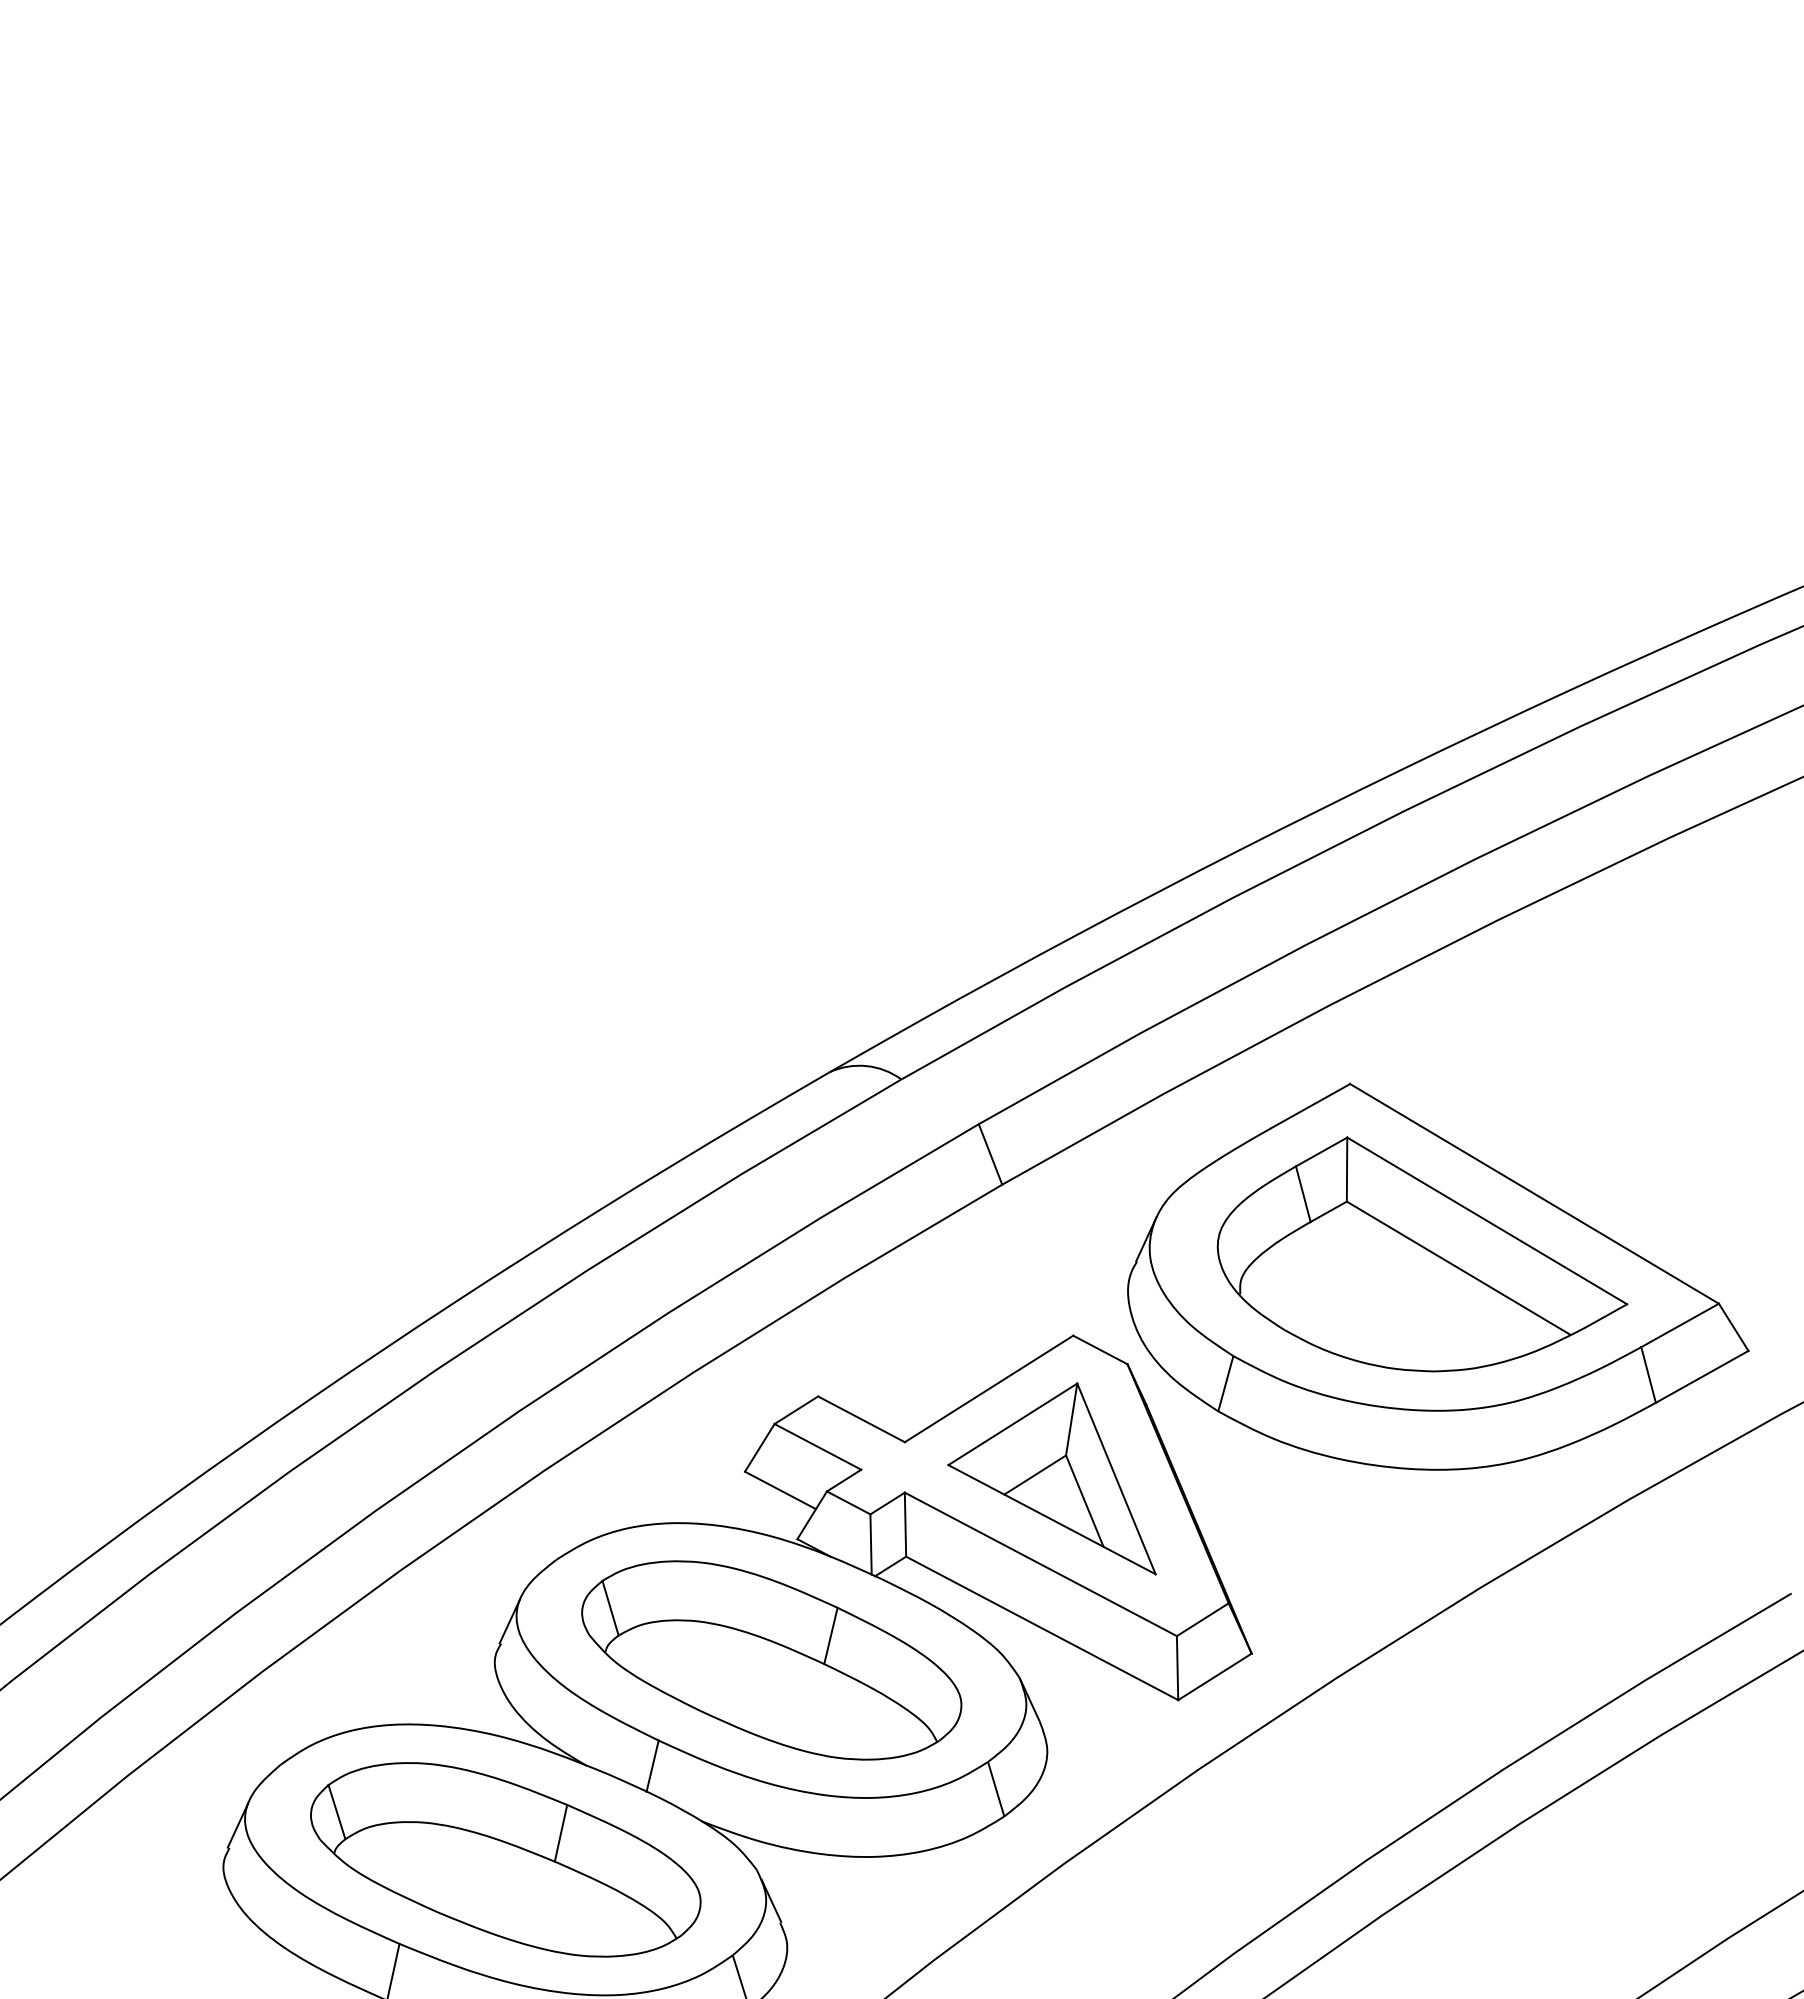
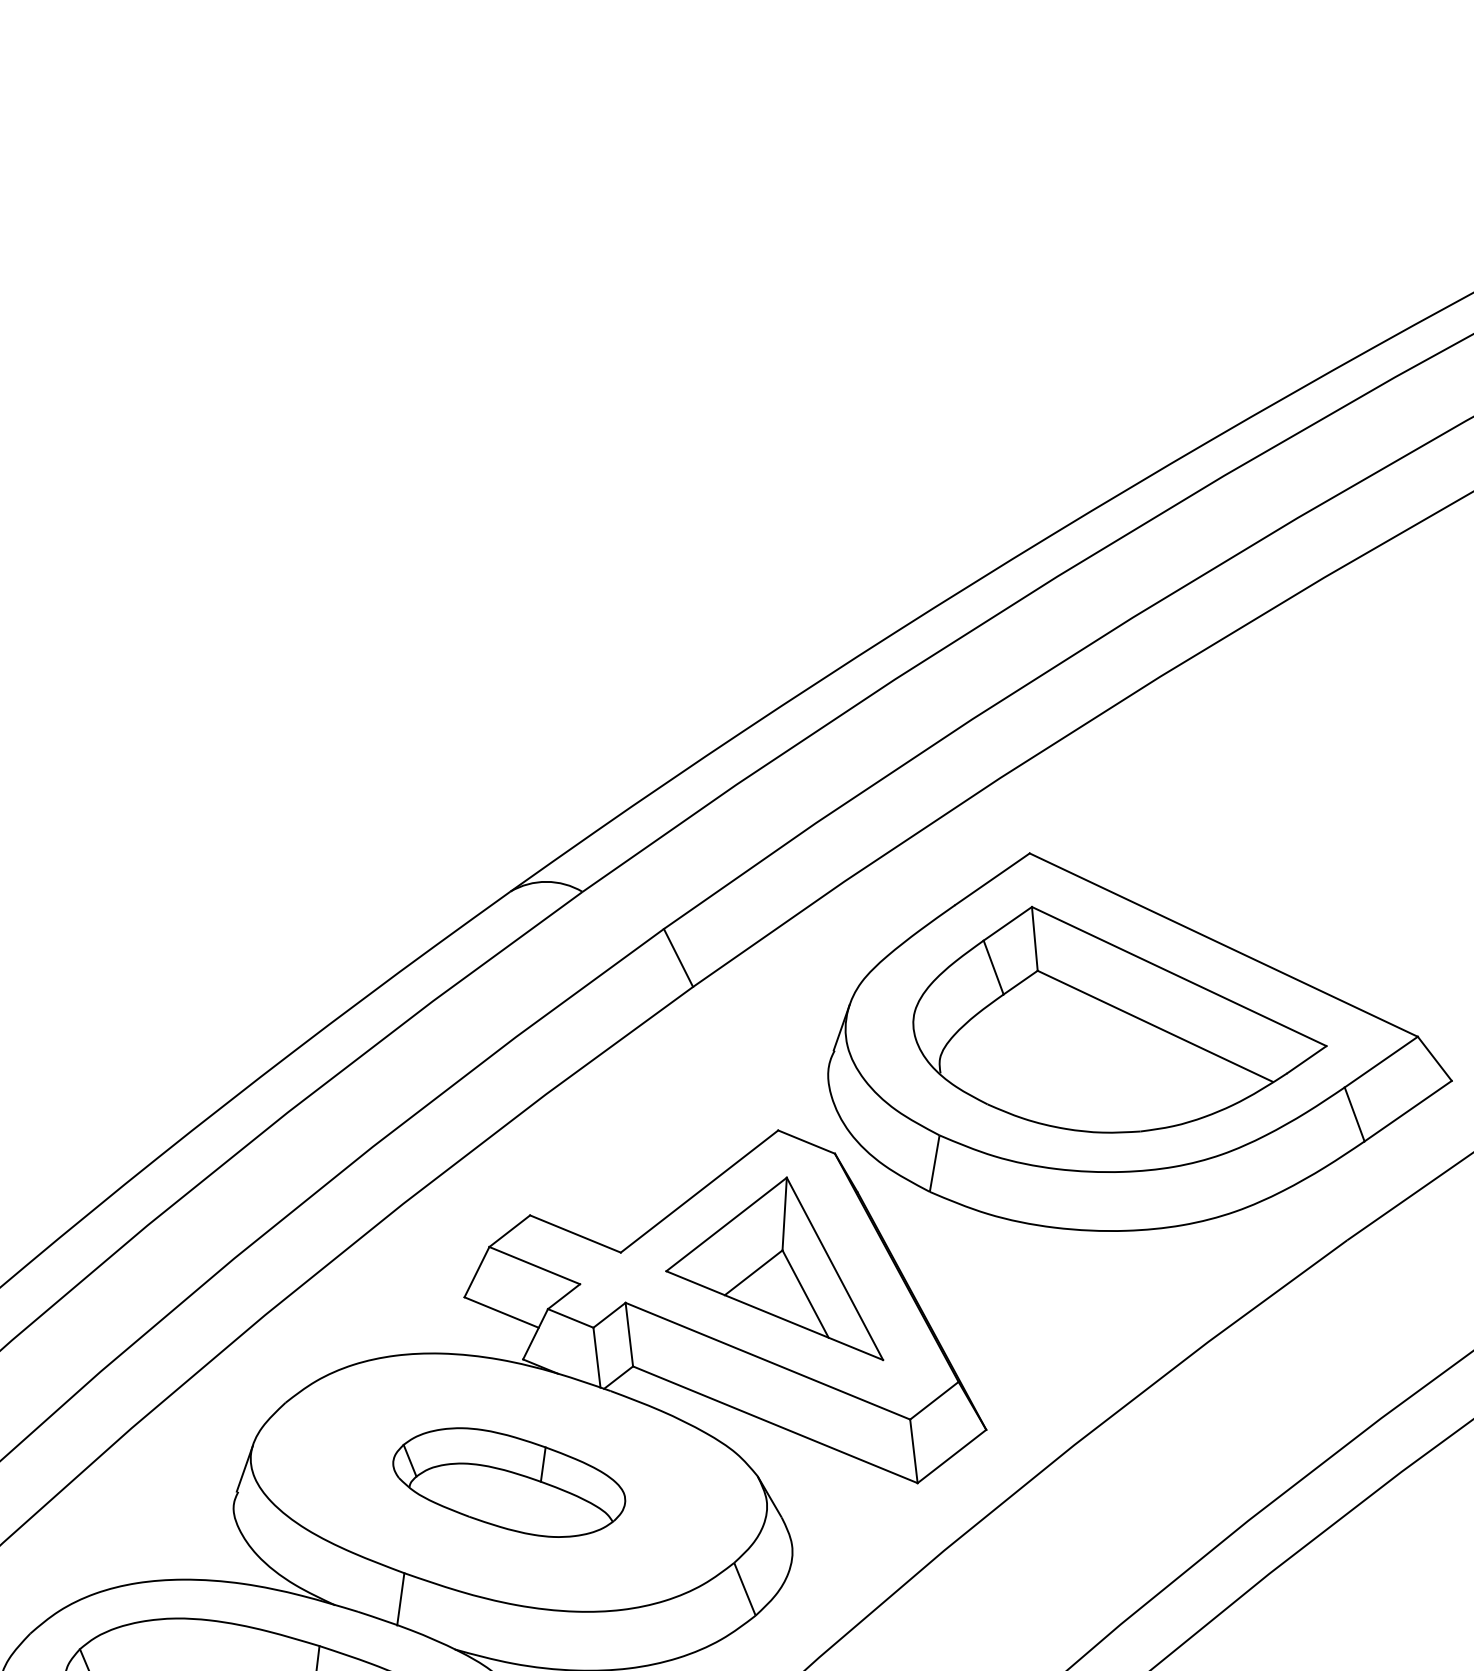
part: (771, 1660) -> (508, 1482), size x0.6

